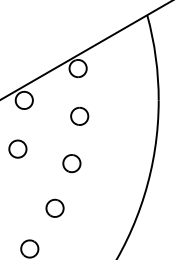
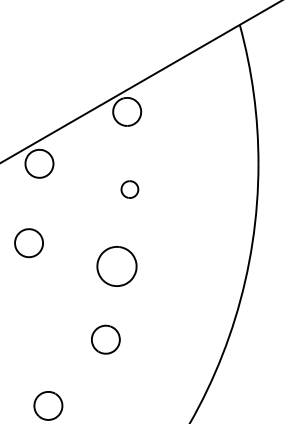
part: (79, 115) -> (129, 188), size x0.6
part: (71, 163) -> (116, 266), size x1.4
part: (54, 207) -> (104, 338), moved

